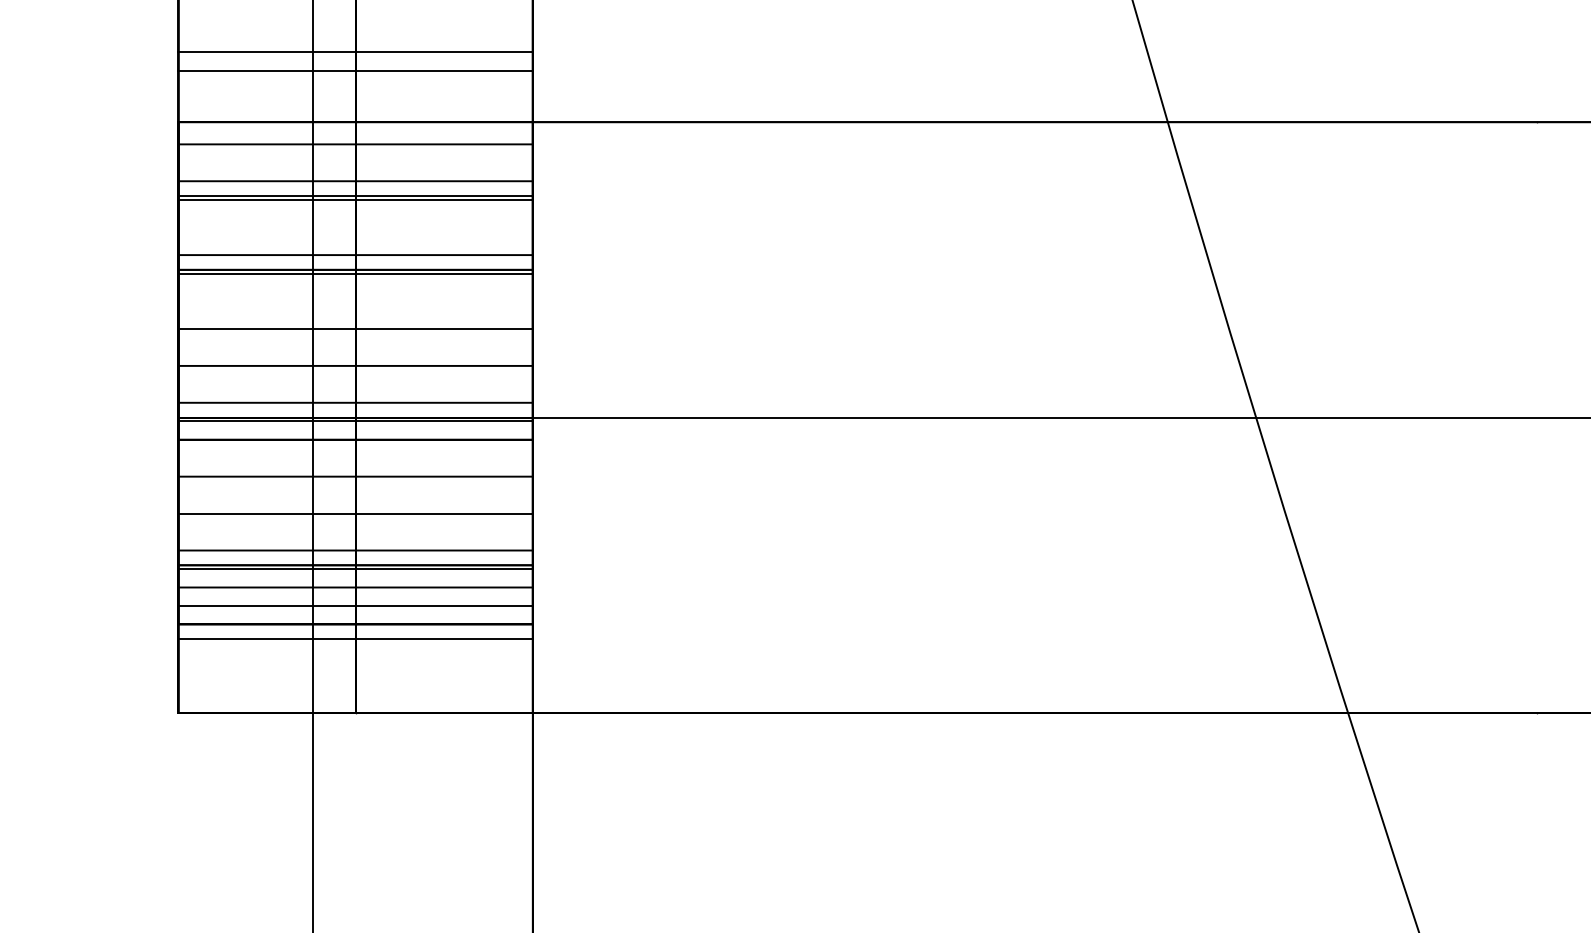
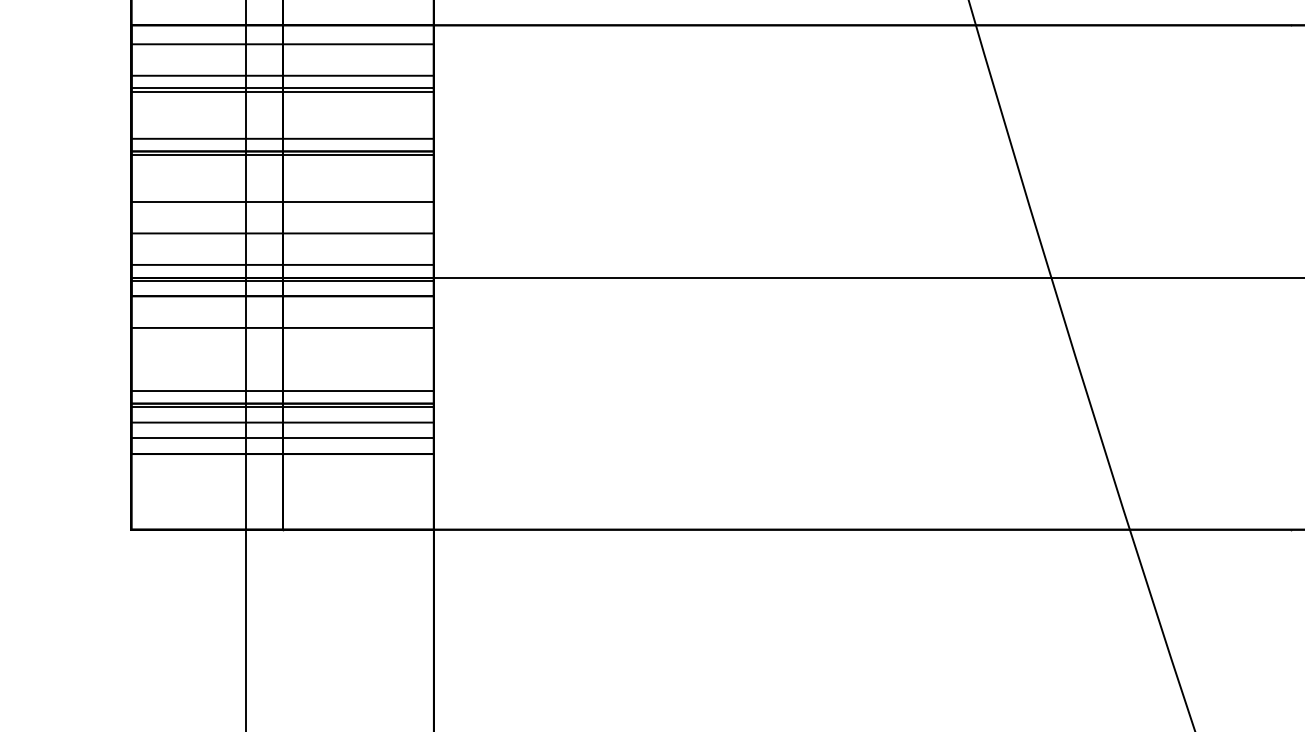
line: (355, 513) -> (282, 359), removed
line: (355, 639) -> (282, 466), removed

